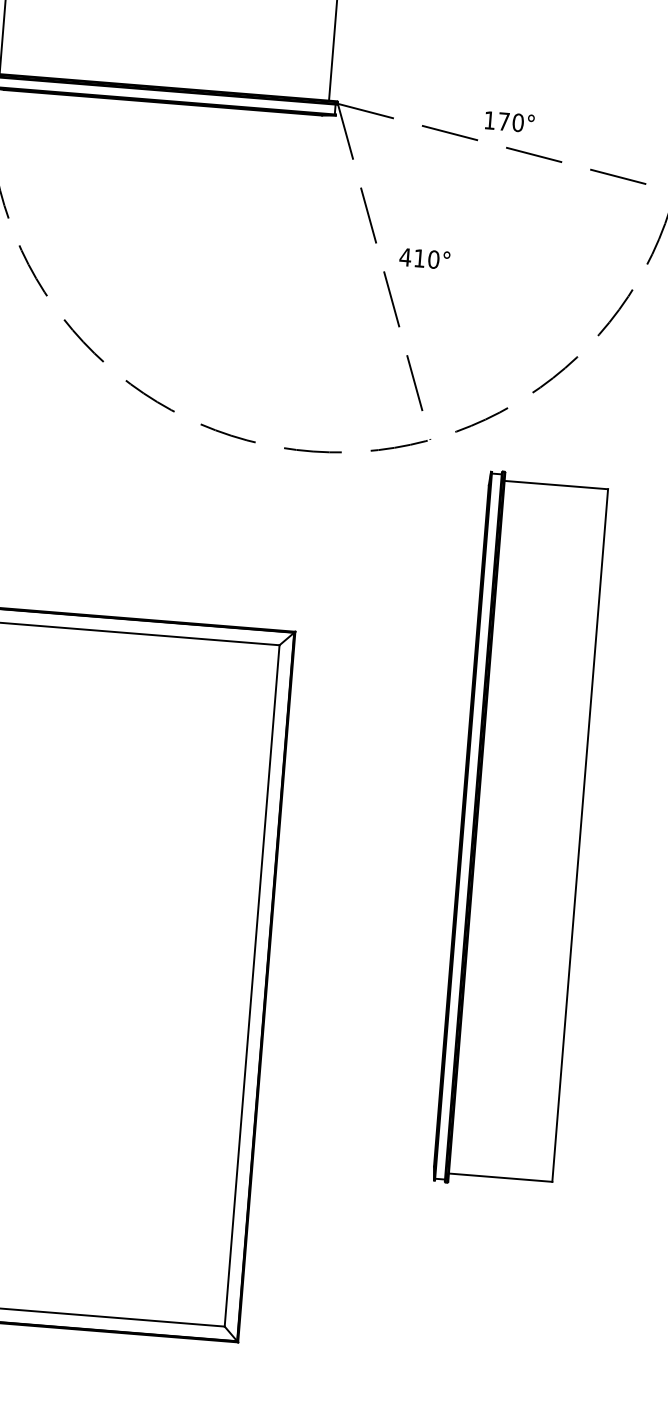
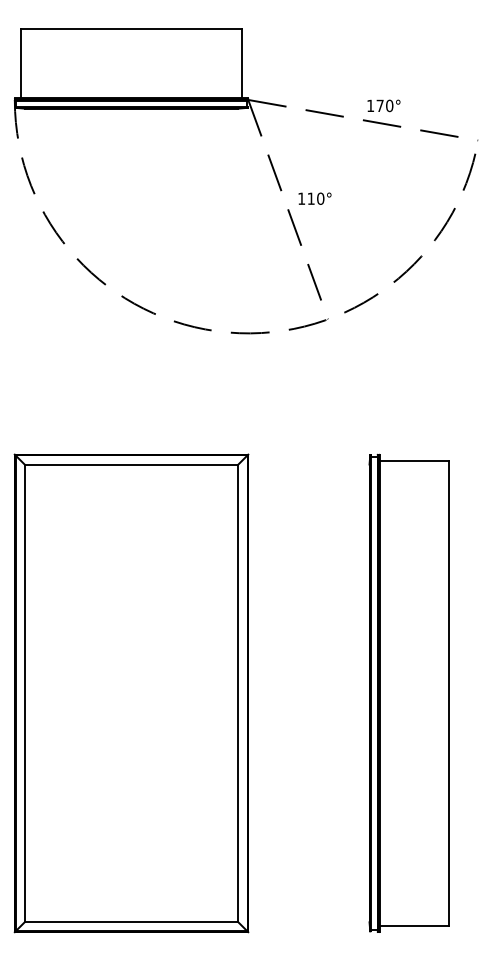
text: (509, 121) -> (383, 105), moved
text: (405, 256) -> (301, 198), 410° -> 110°
part: (519, 829) -> (408, 692), moved

